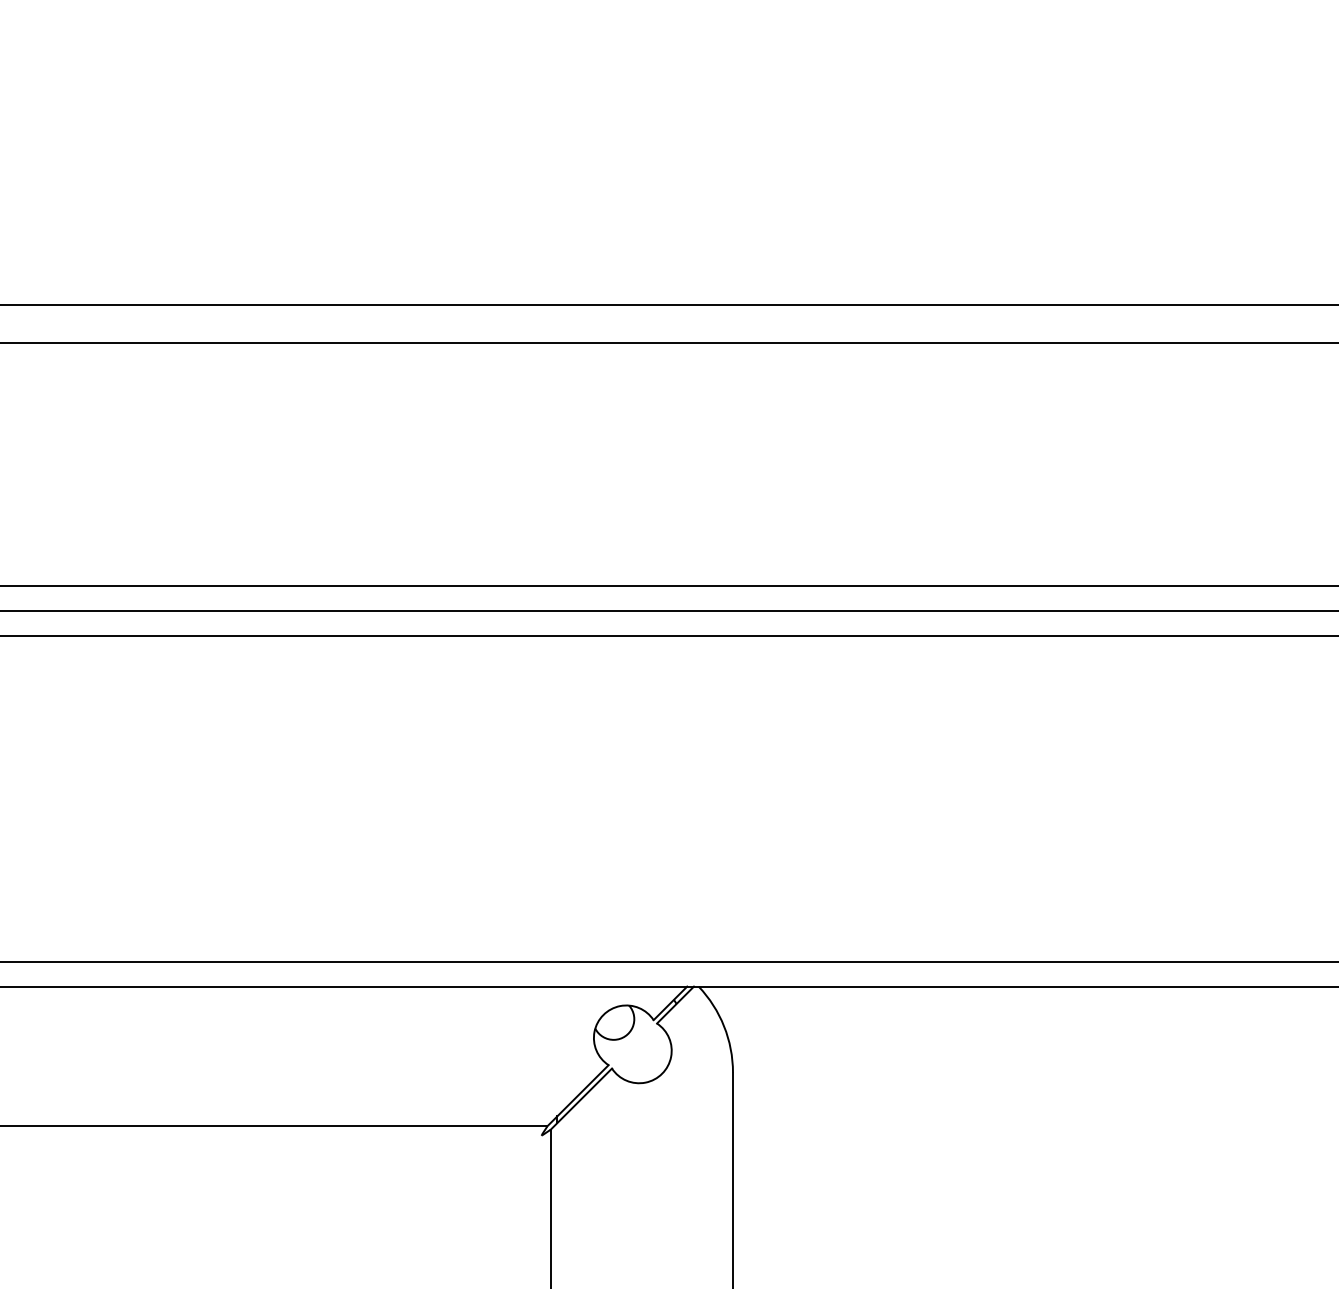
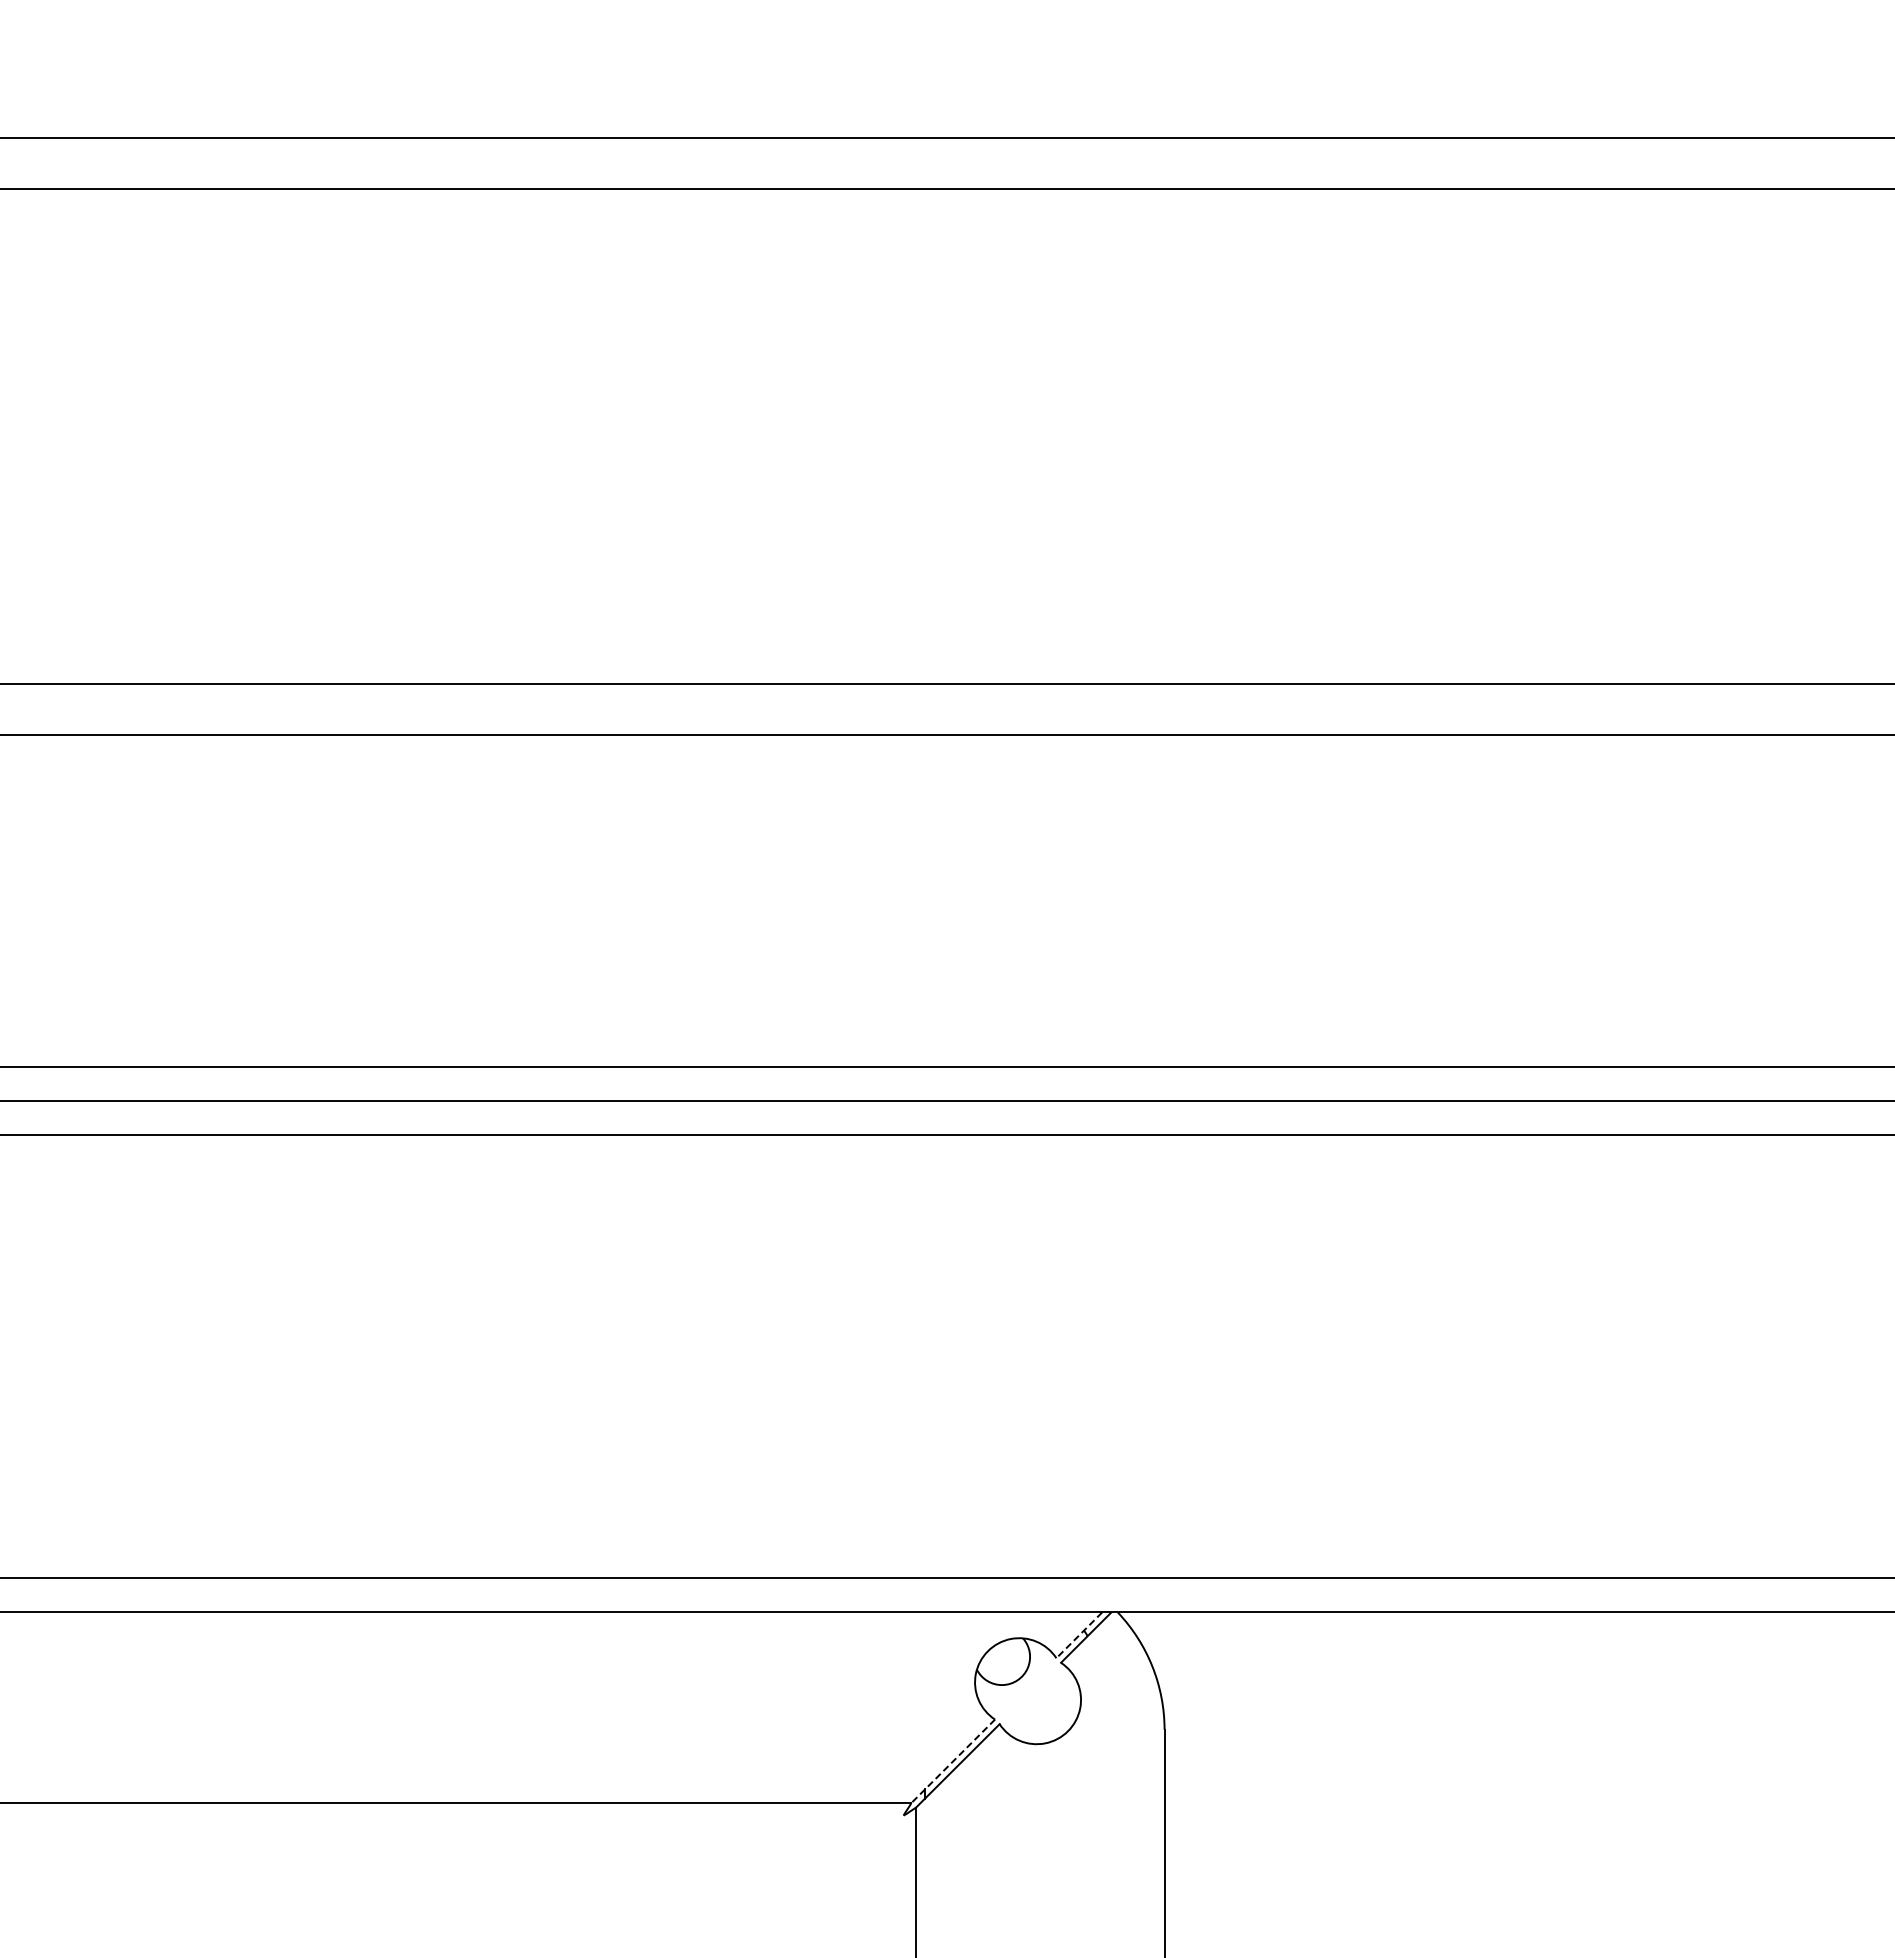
line: (670, 1003) -> (1079, 1635), solid -> dashed
line: (577, 1095) -> (952, 1761), solid -> dashed

